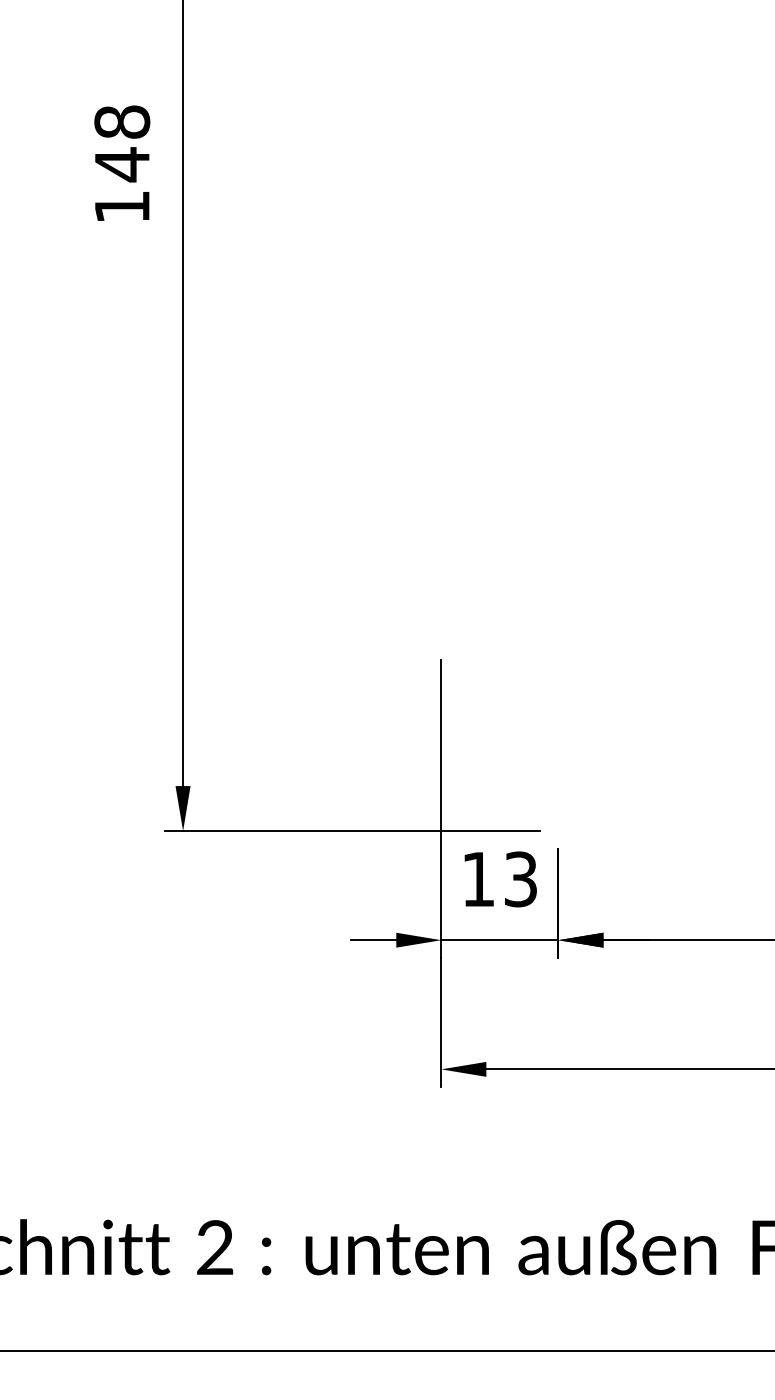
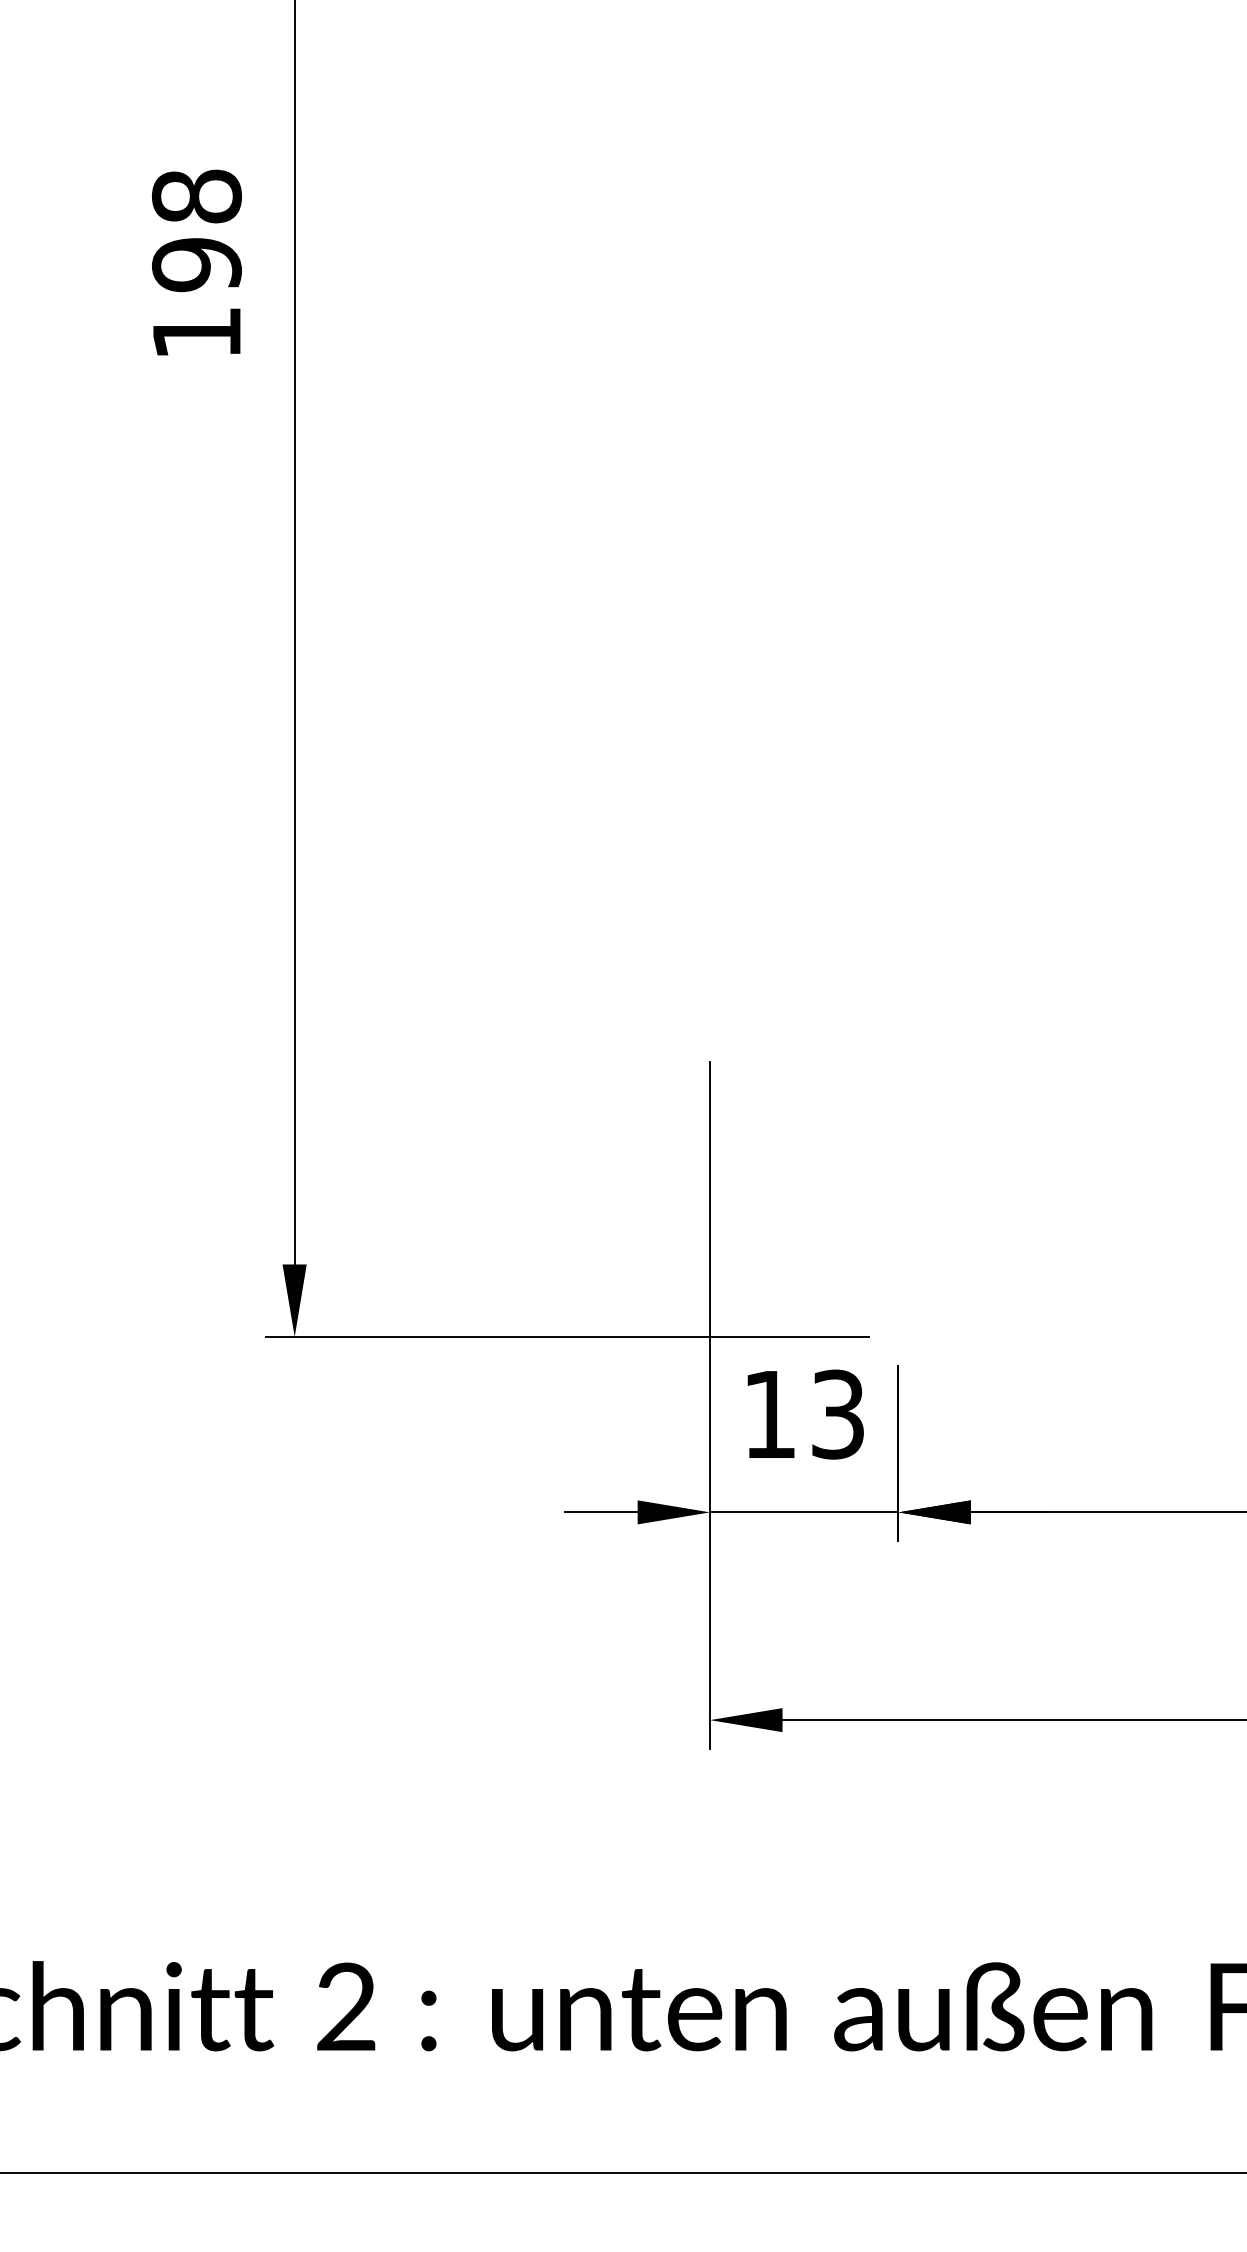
text: (122, 164) -> (197, 264), 148 -> 198

